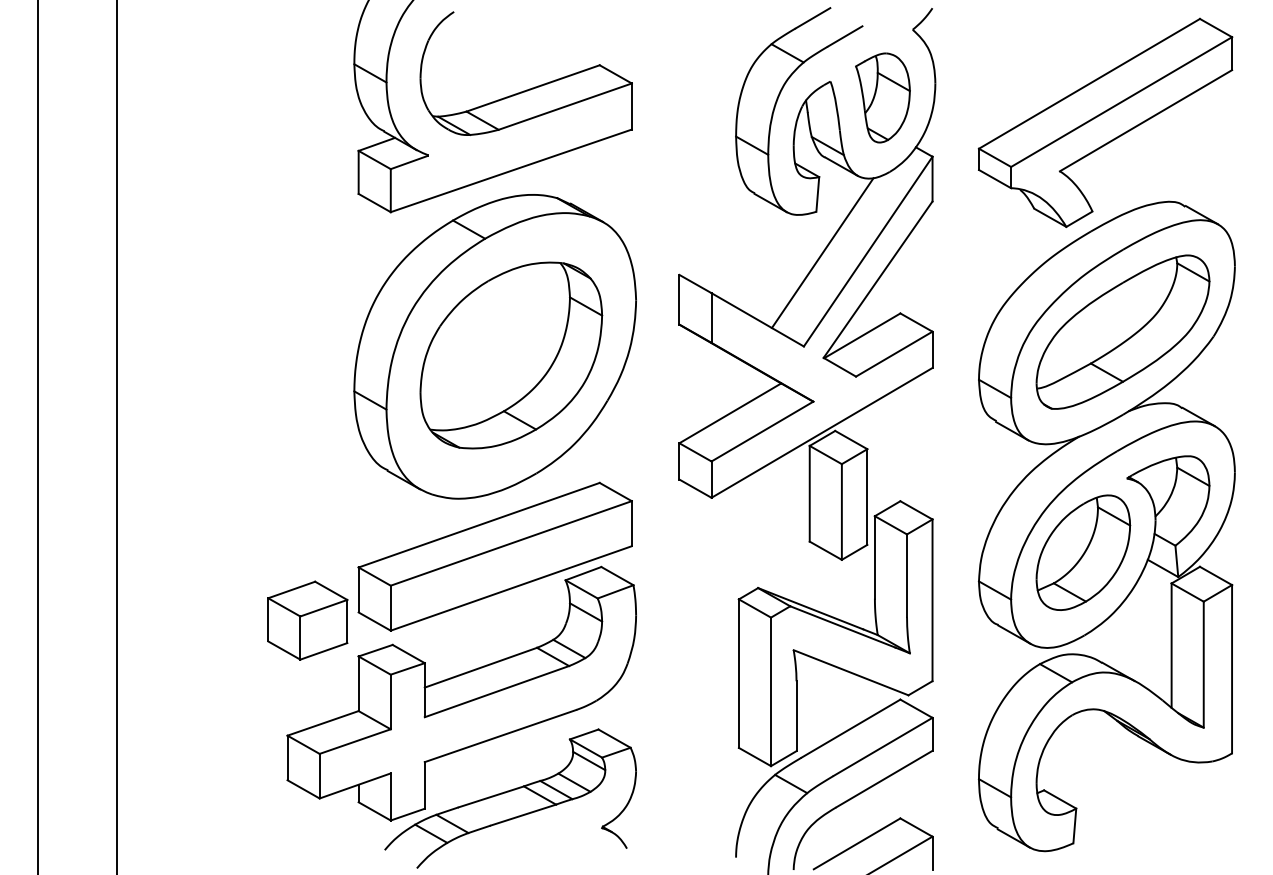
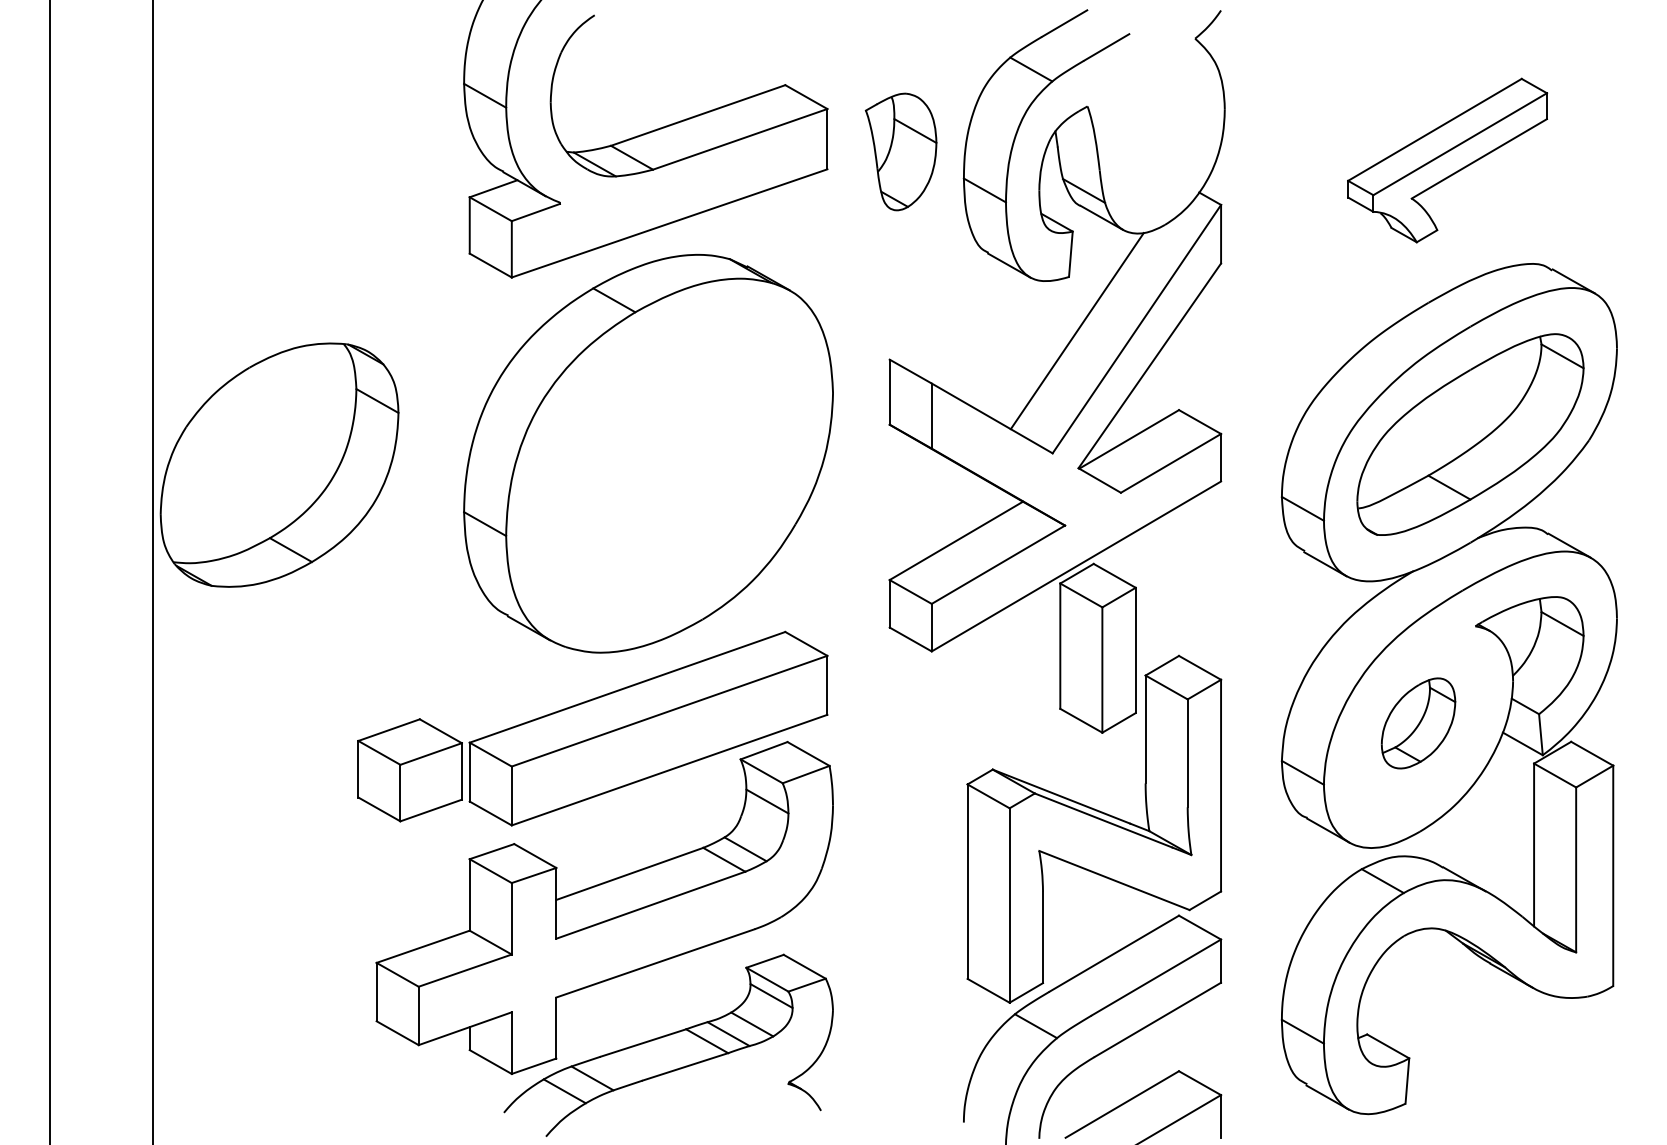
part: (882, 97) -> (900, 151), moved
part: (1105, 122) -> (1447, 160), size x0.6
part: (511, 355) -> (279, 464), moved
part: (1083, 552) -> (1418, 723), size x0.6
part: (307, 620) -> (409, 770), moved

